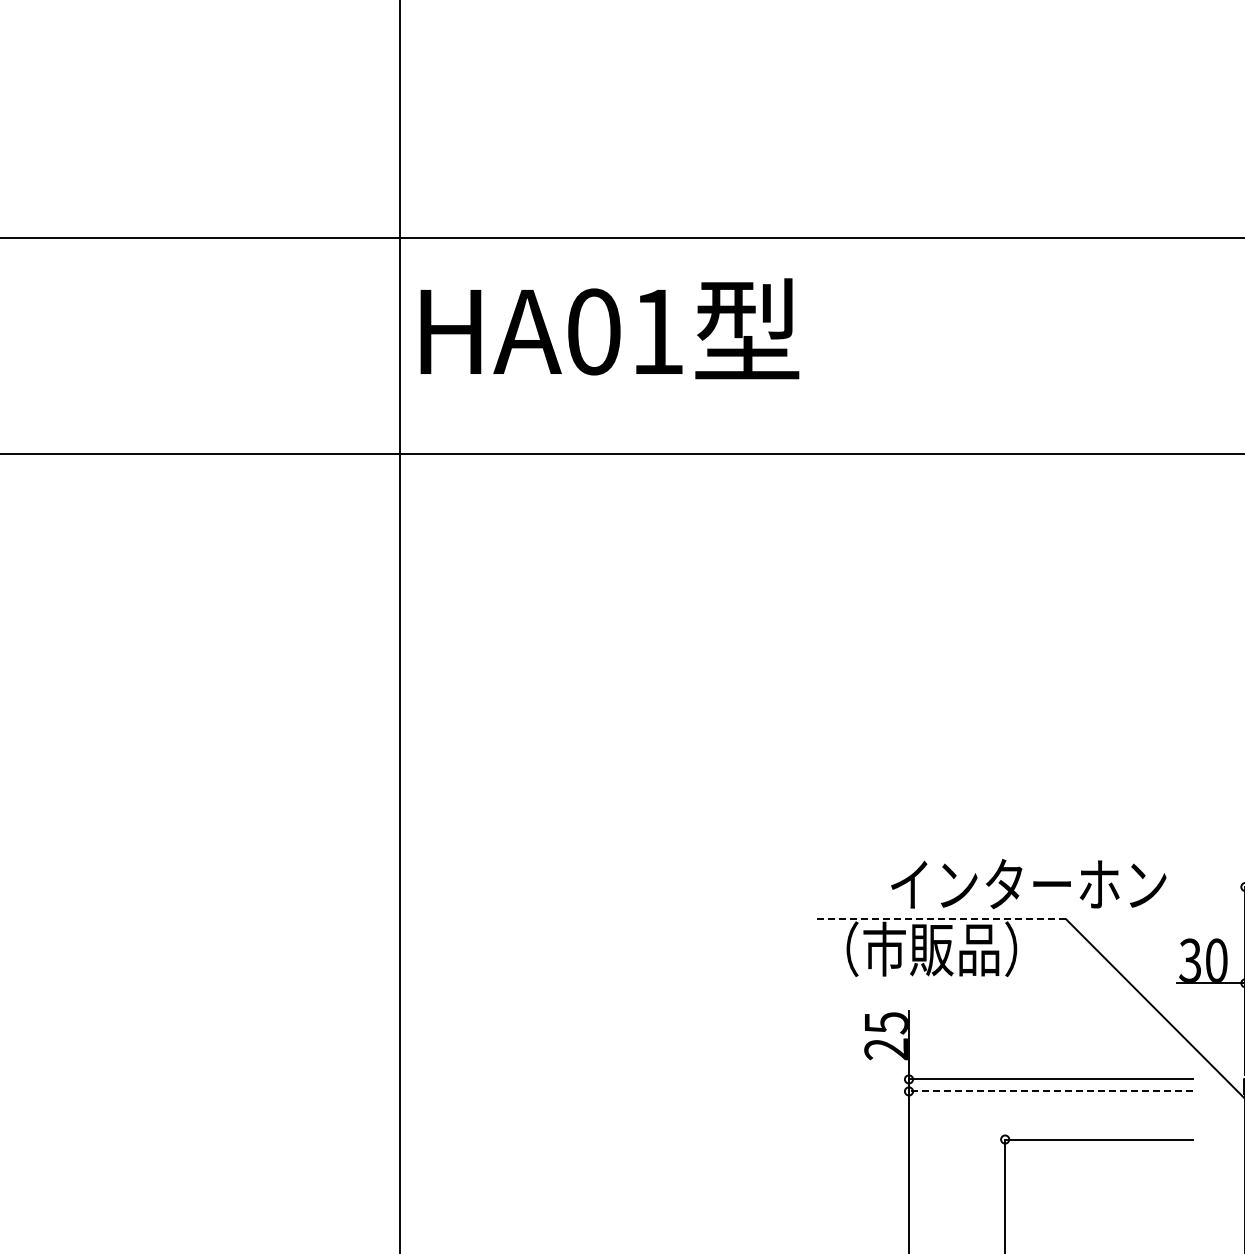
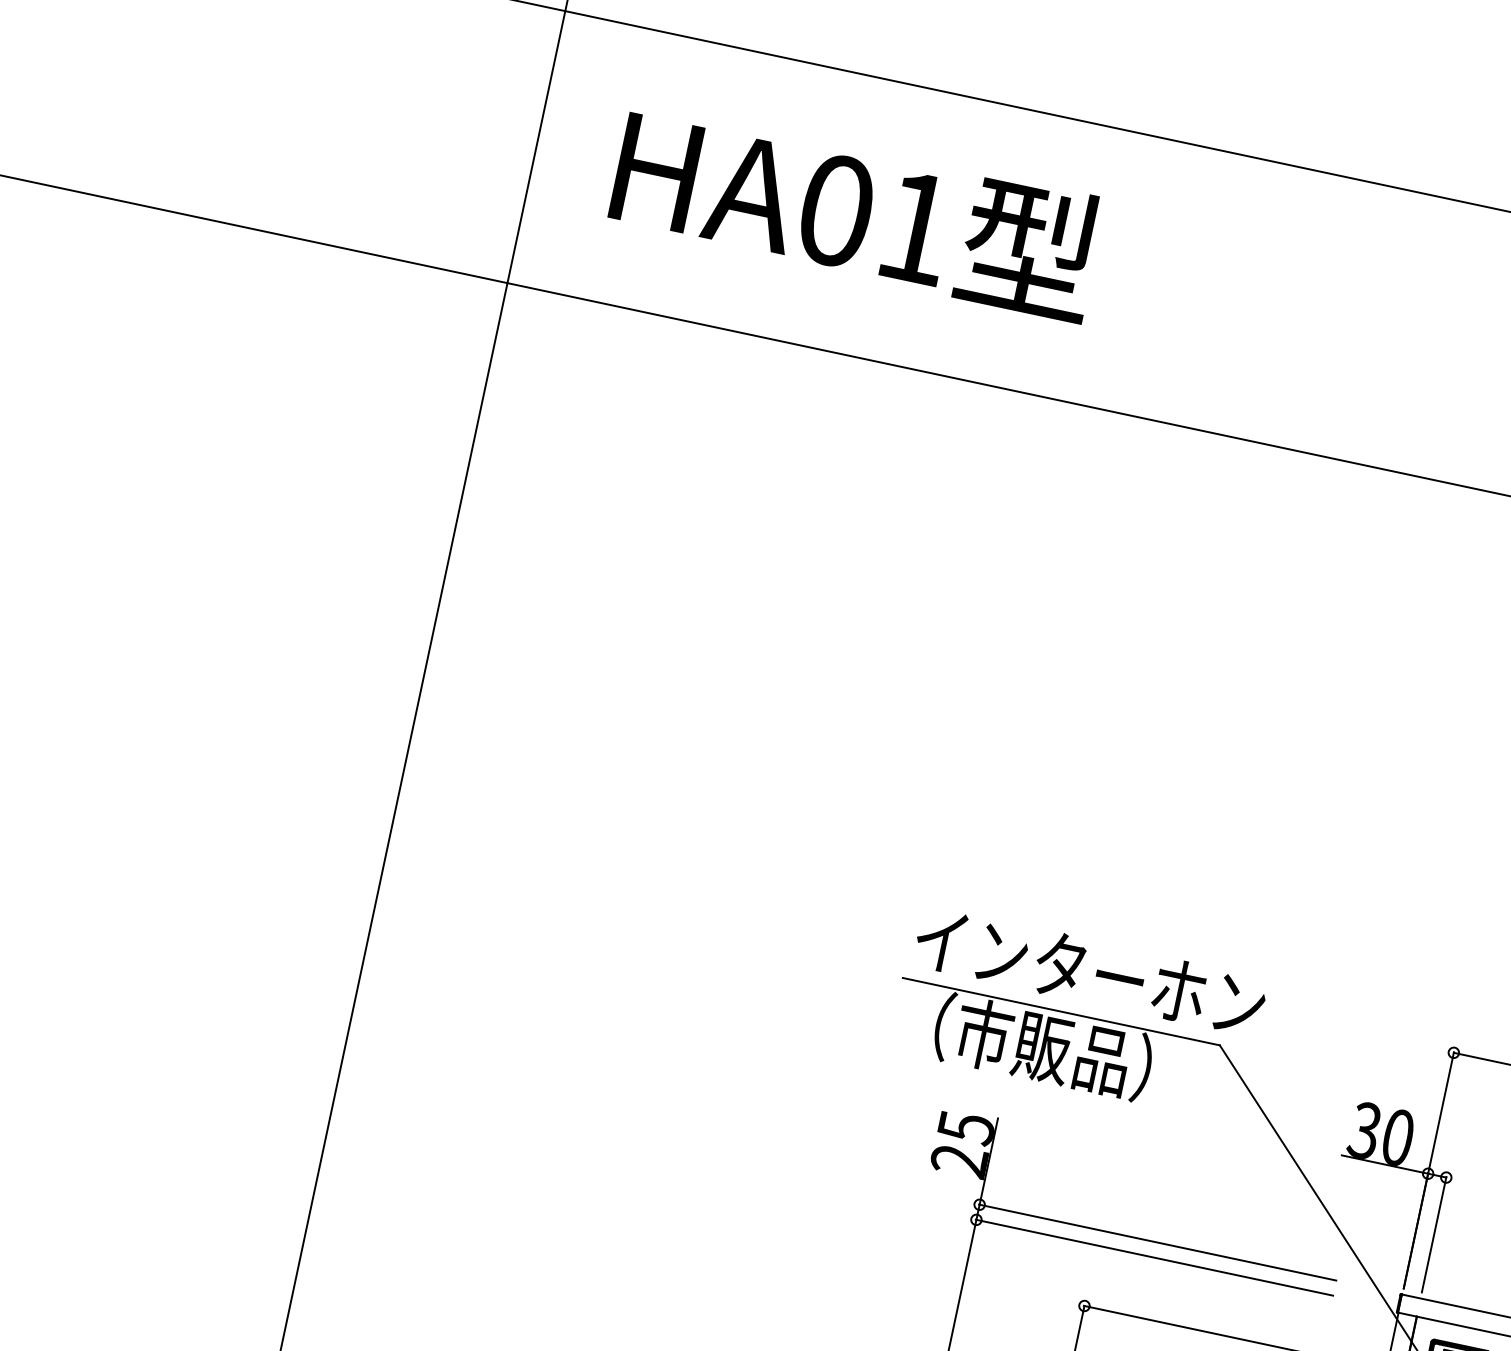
text: (609, 328) -> (856, 210), moved
text: (1028, 883) -> (1090, 970), moved
line: (939, 919) -> (1060, 1011), dashed -> solid
line: (1050, 1091) -> (1154, 1257), dashed -> solid

